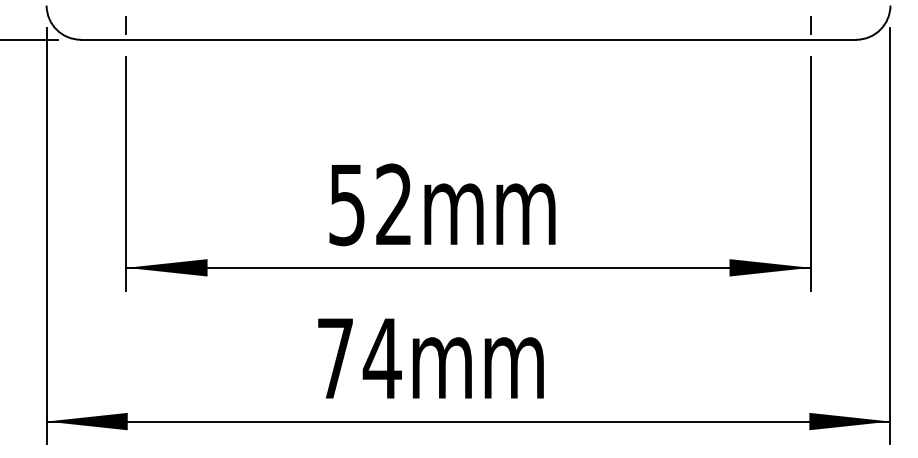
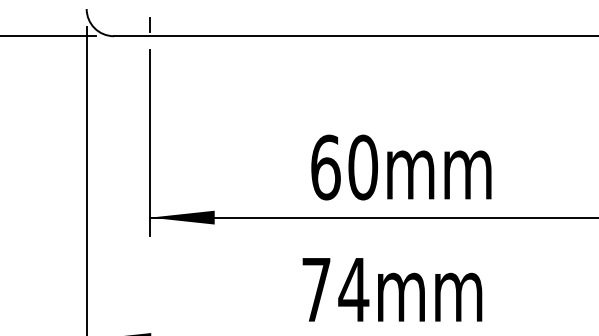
text: (370, 204) -> (344, 167), 52mm -> 60mm

